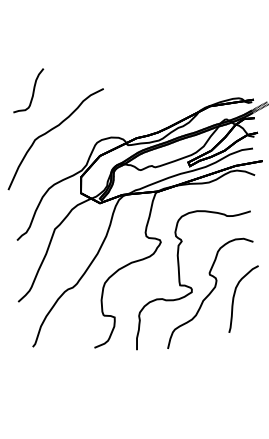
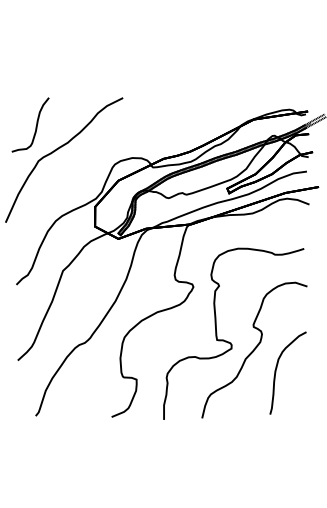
part: (28, 90) -> (30, 124), moved
part: (235, 294) -> (277, 367), moved

